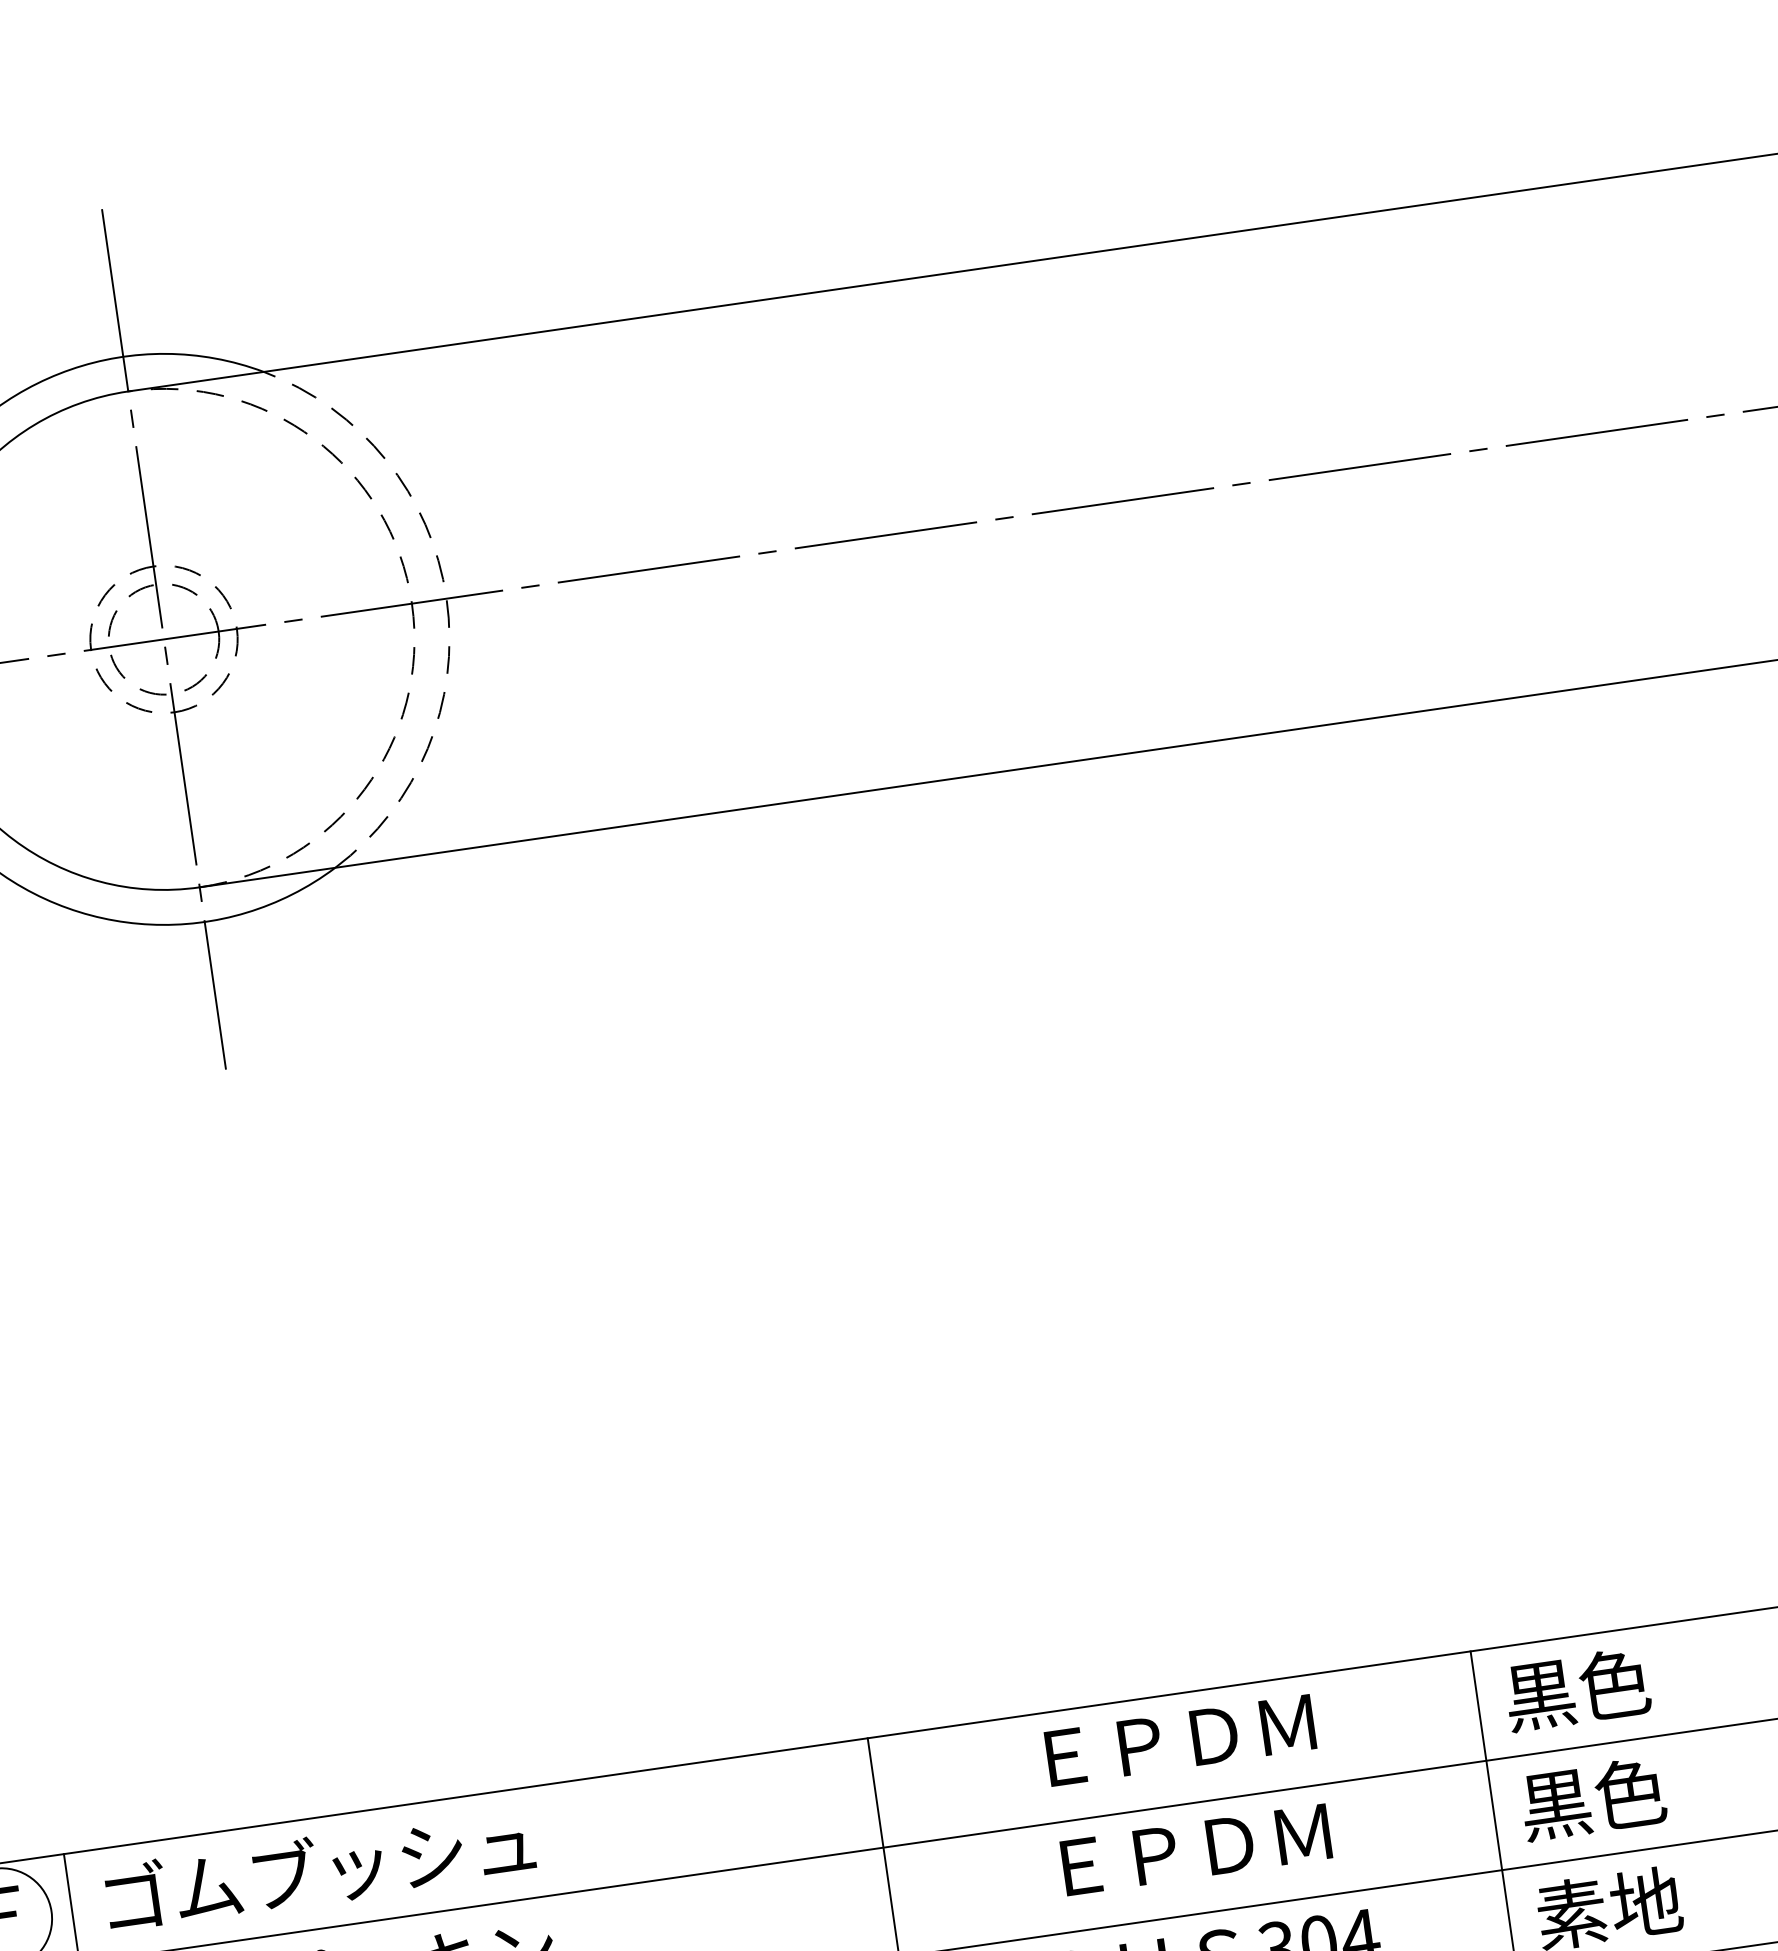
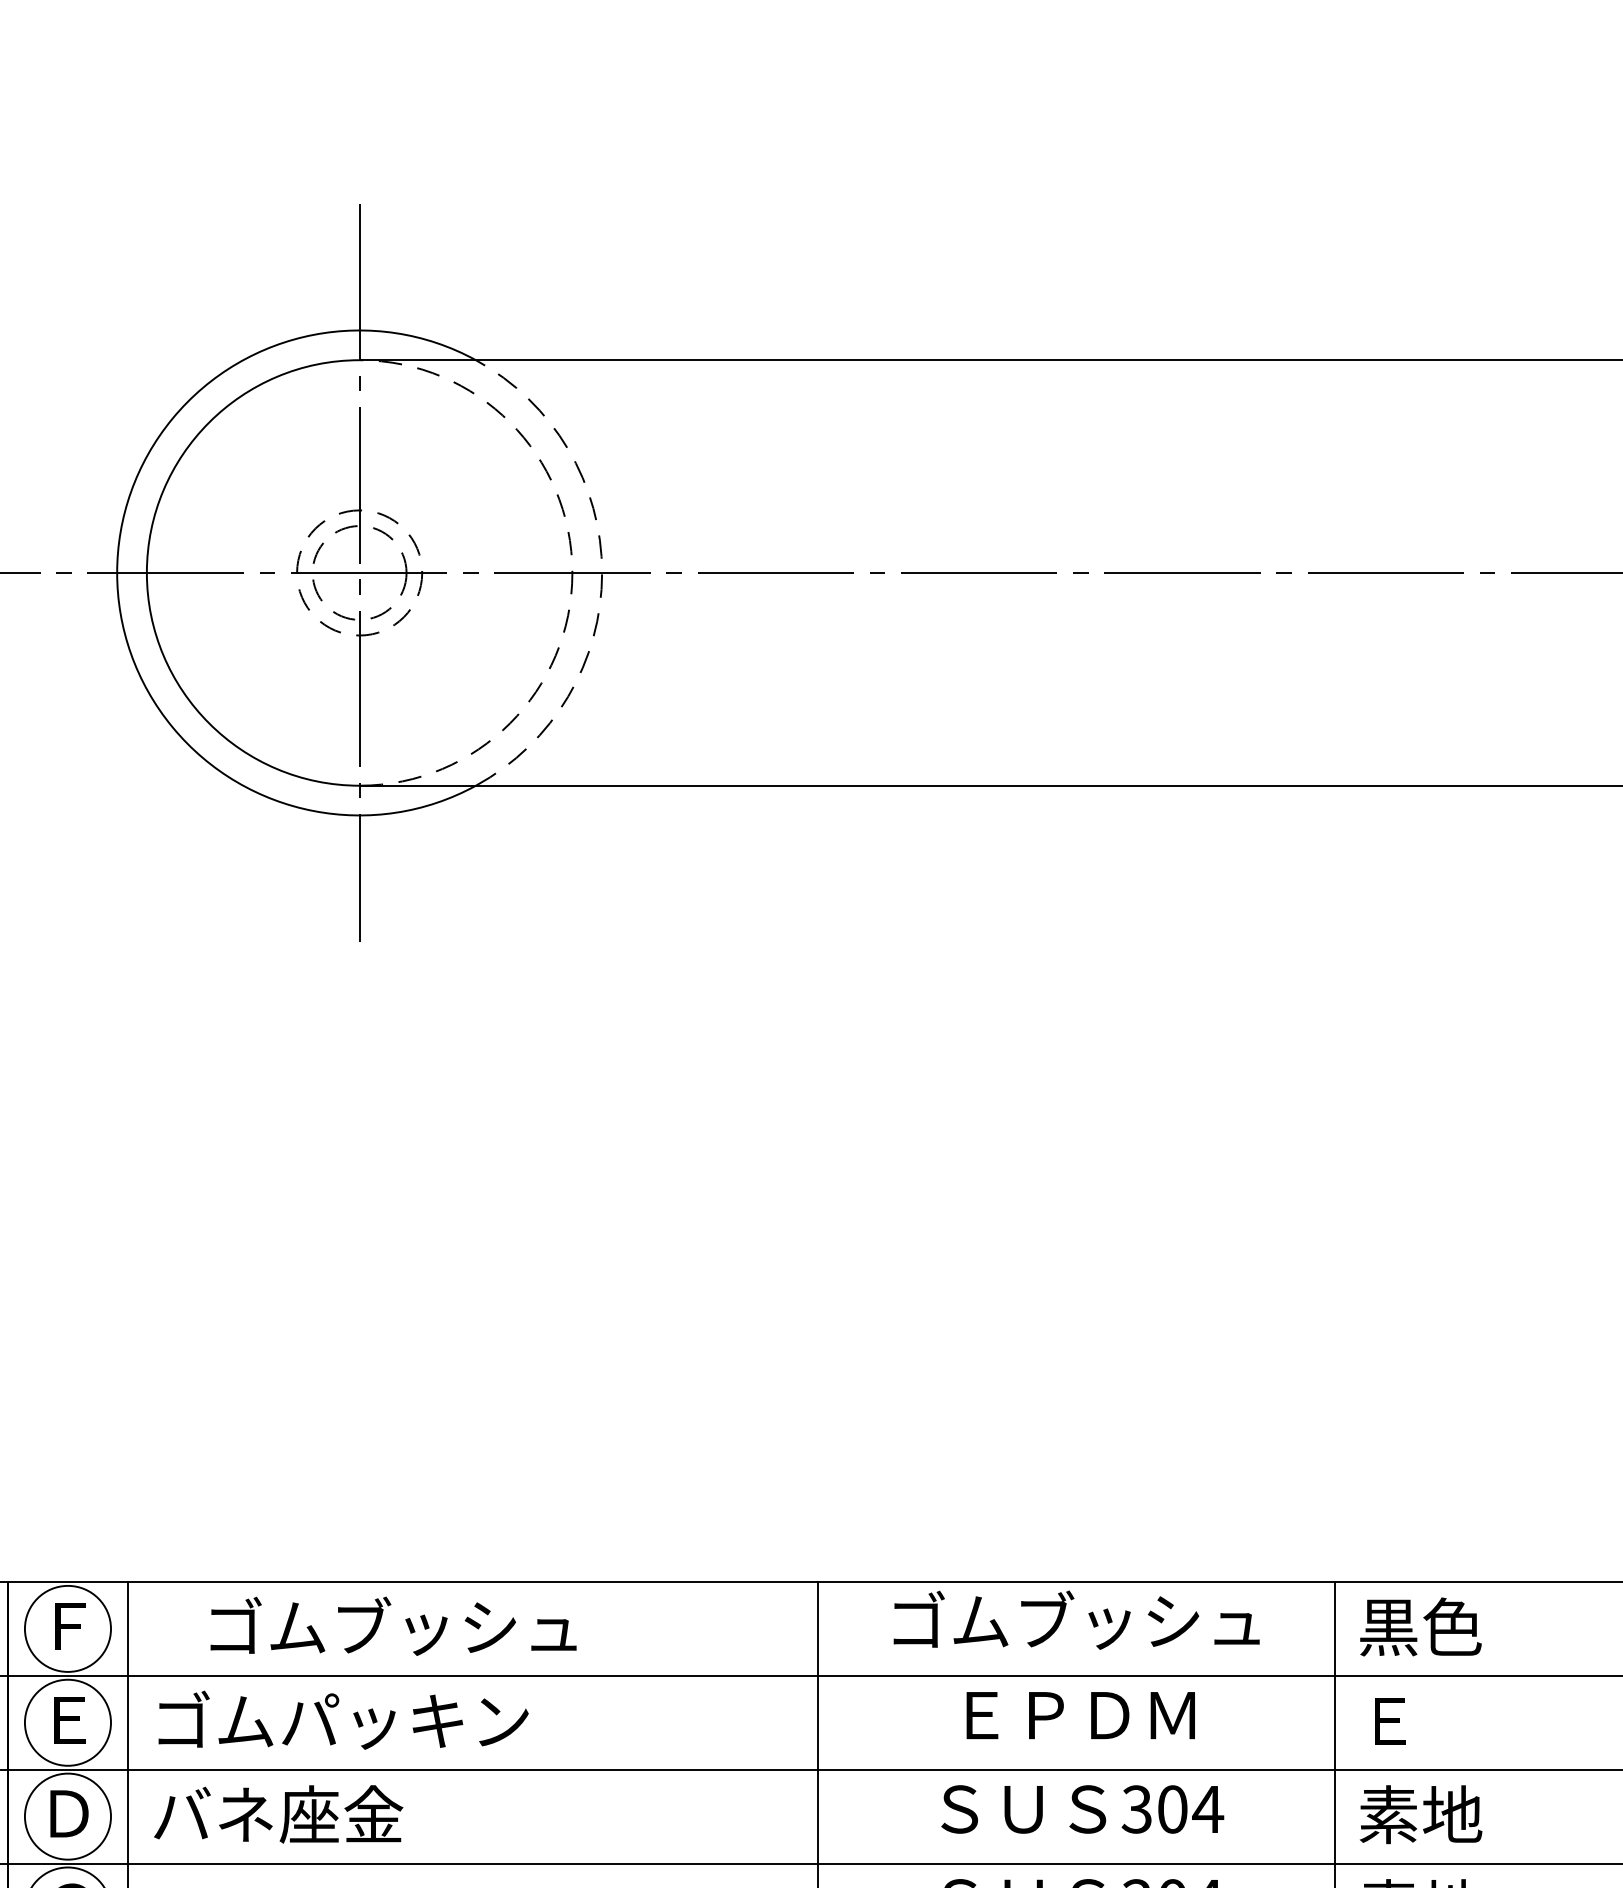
text: (1175, 1738) -> (1076, 1619), ＥＰＤＭ -> ゴムブッシュ
text: (1592, 1798) -> (1420, 1720), 黒色 -> Ｅ
text: (319, 1869) -> (393, 1625), moved

